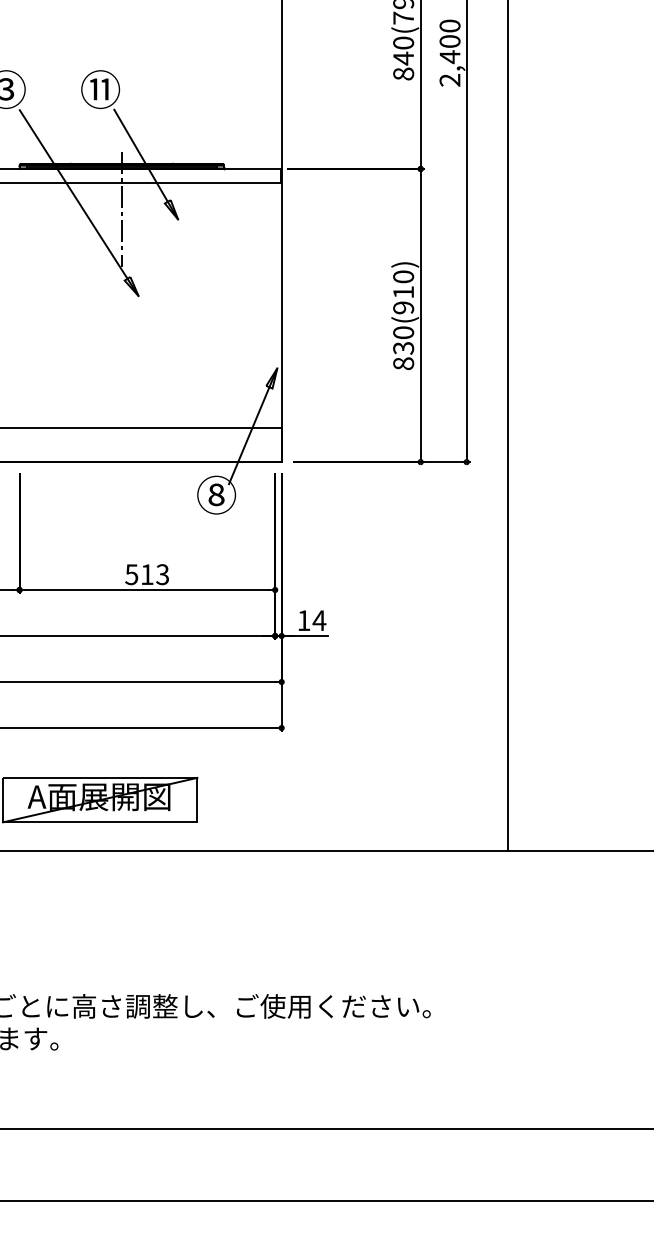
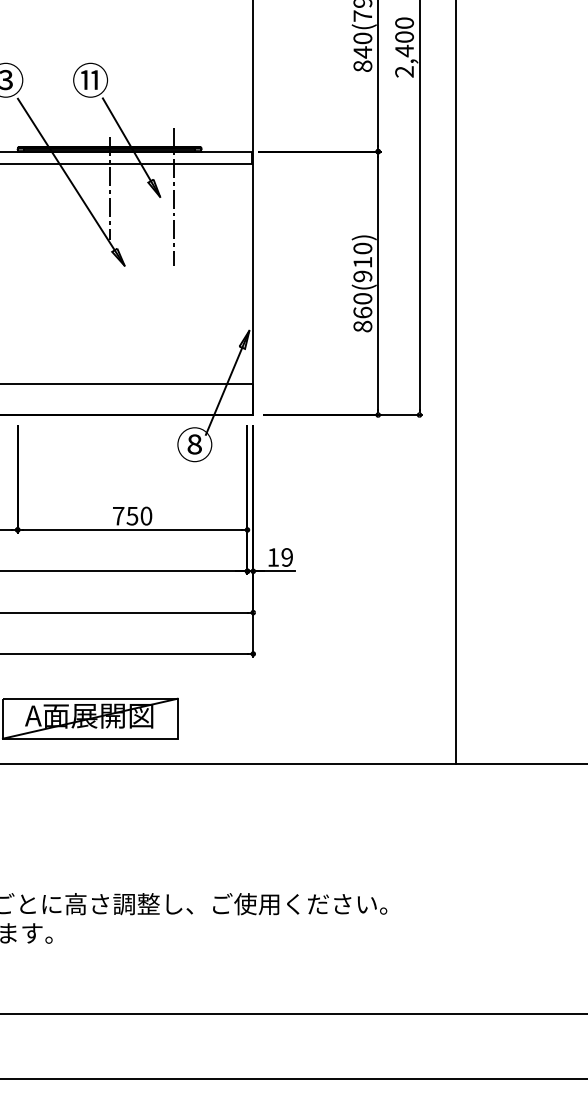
line: (193, 219) -> (174, 197), added
text: (403, 347) -> (362, 312), 830(910) -> 860(910)
text: (147, 574) -> (132, 516), 513 -> 750
text: (319, 620) -> (287, 557), 14 -> 19

